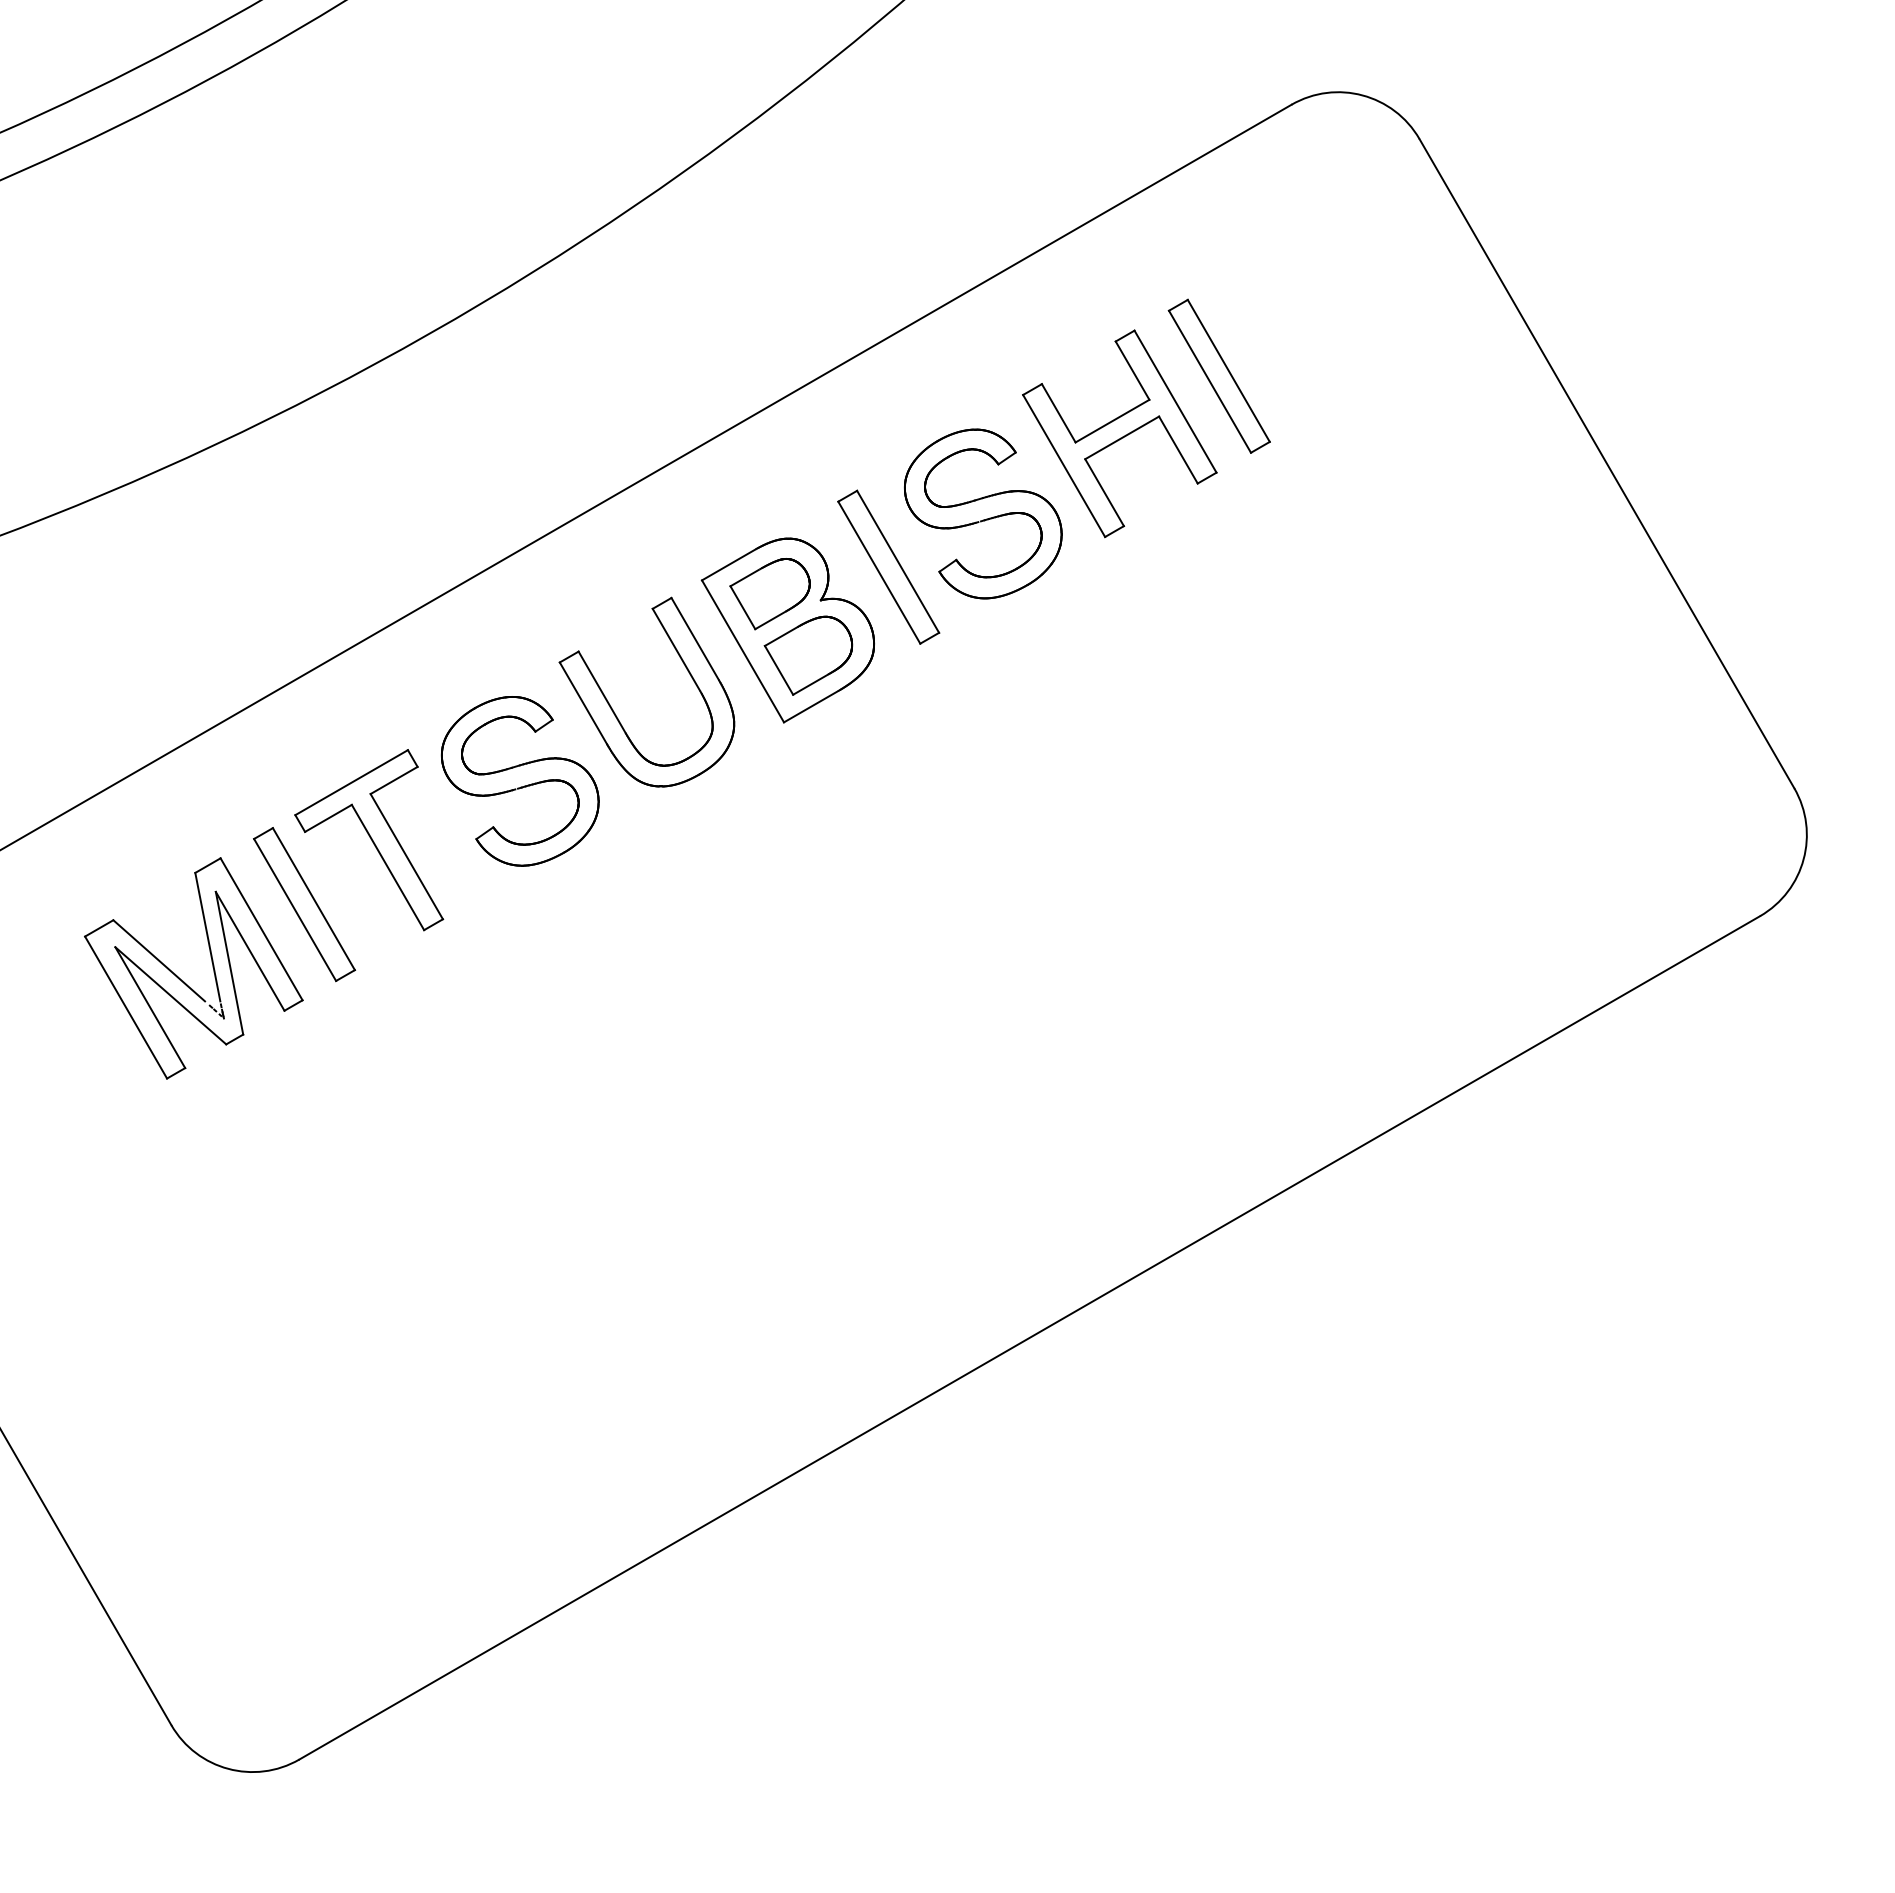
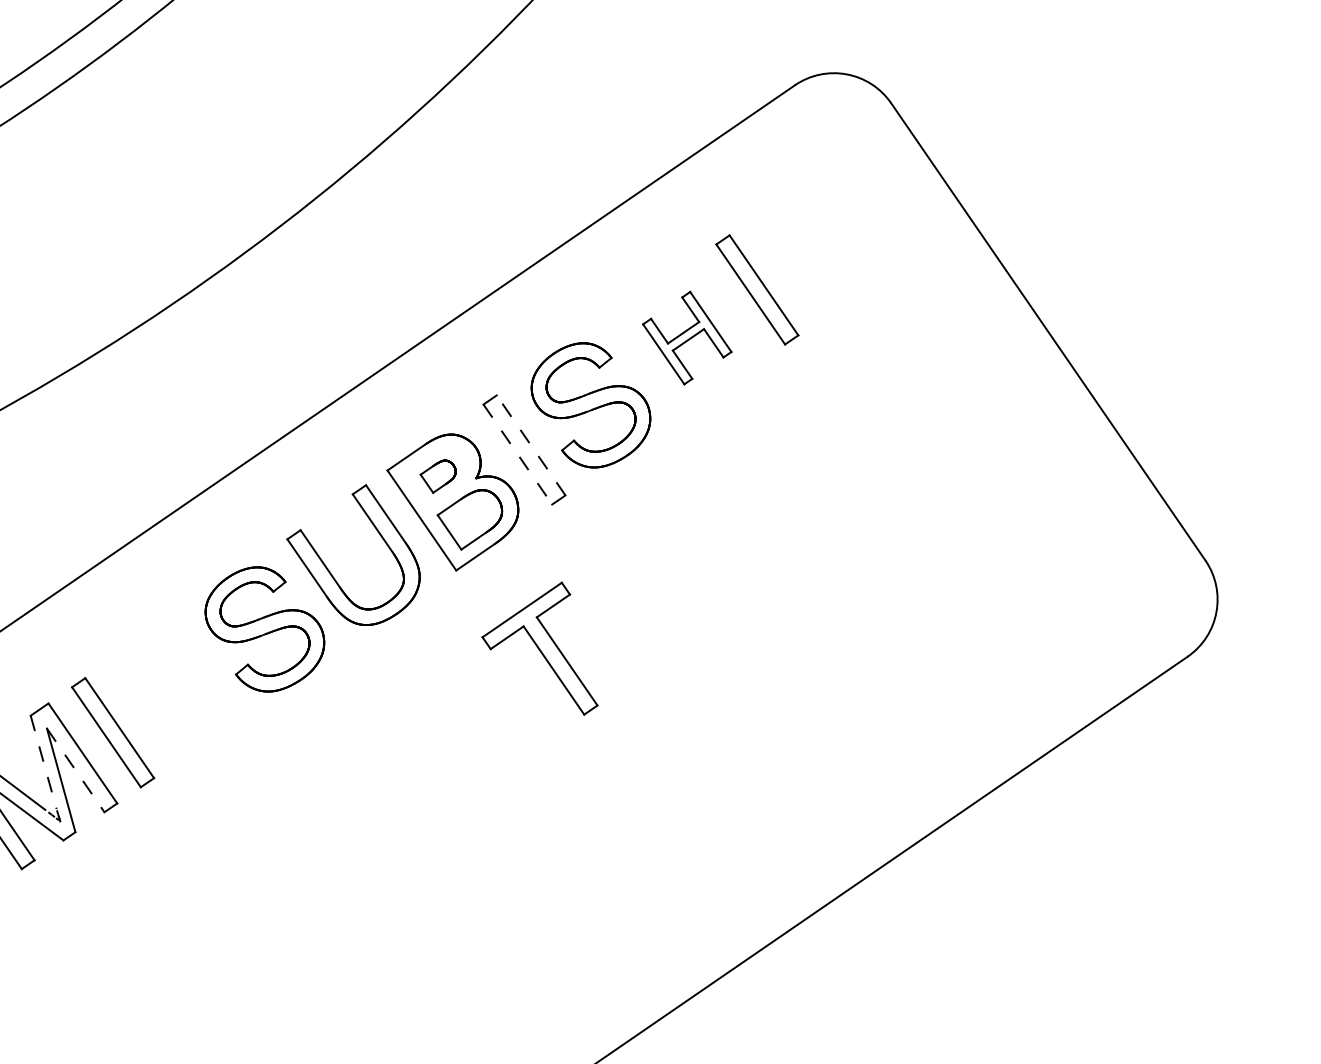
part: (1119, 433) -> (686, 337), size x0.6
line: (898, 561) -> (531, 445), solid -> dashed
line: (879, 572) -> (518, 454), solid -> dashed
part: (769, 594) -> (438, 476), size x0.6
part: (369, 840) -> (538, 651), moved
line: (207, 937) -> (43, 762), solid -> dashed
line: (250, 951) -> (75, 770), solid -> dashed

